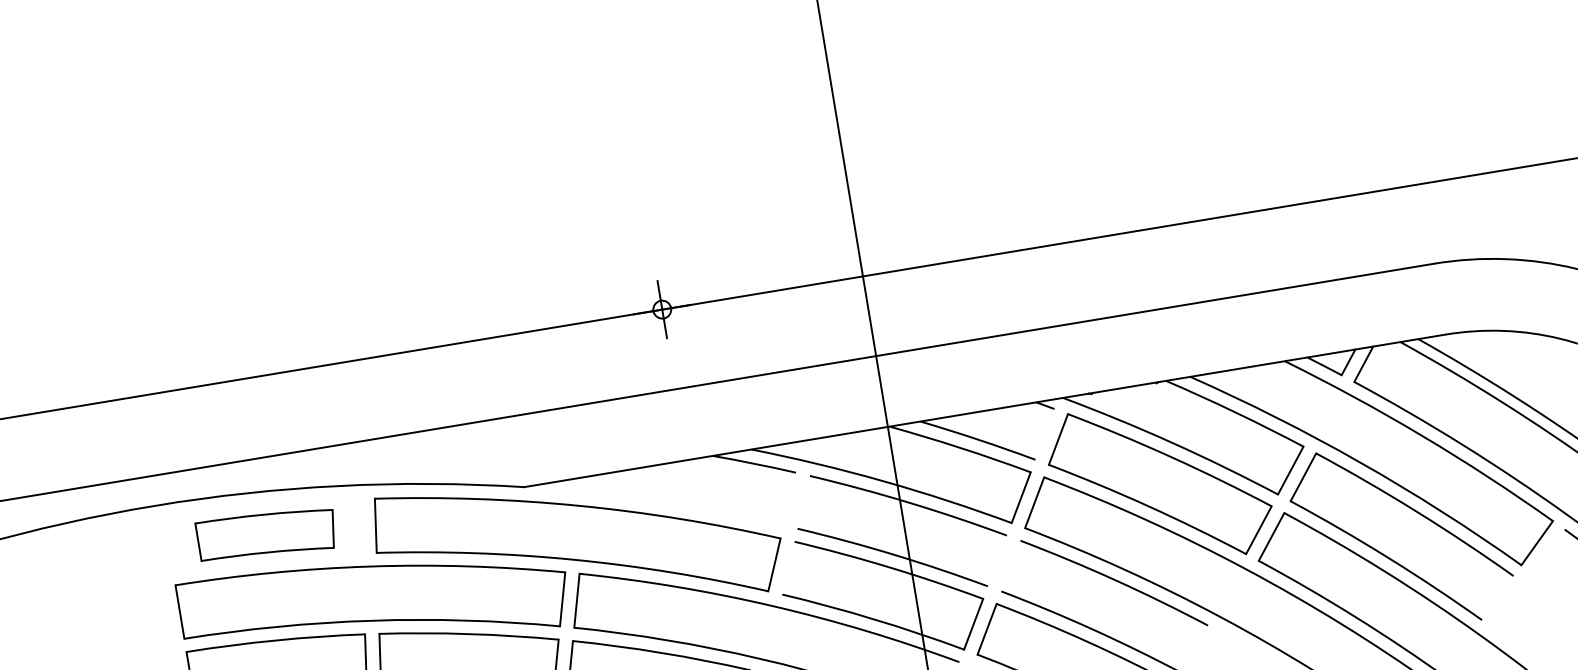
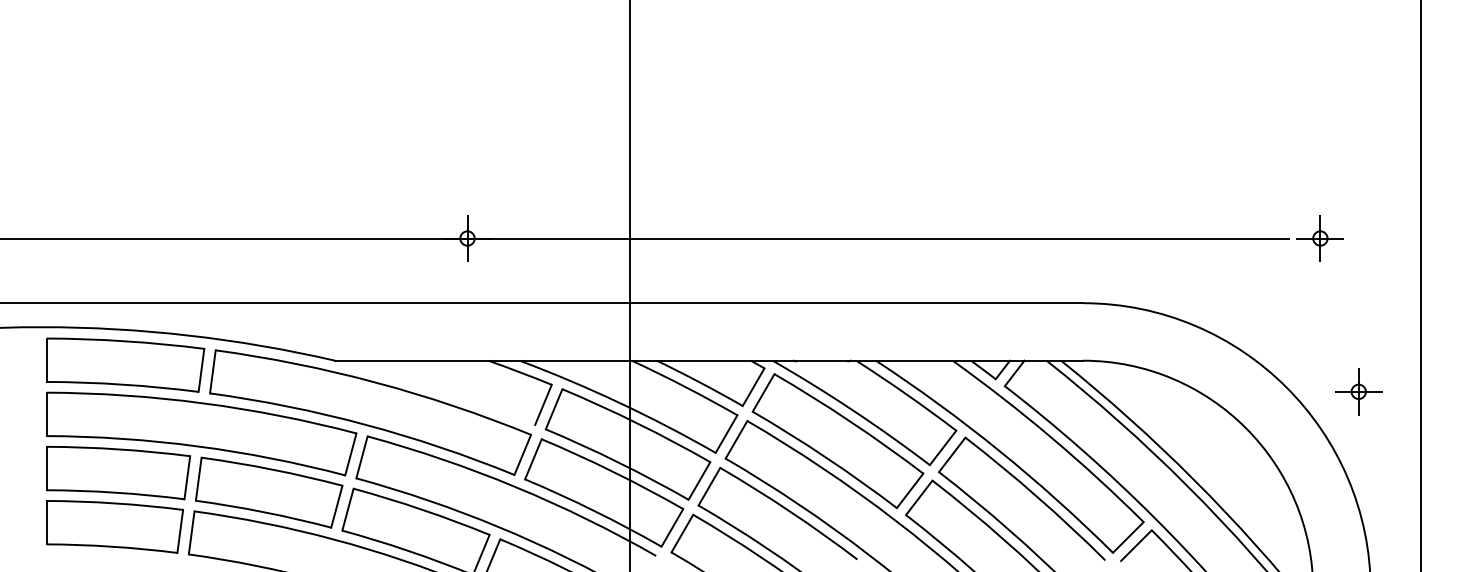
line: (1044, 434) -> (753, 387), added
line: (789, 498) -> (543, 404), added
line: (803, 502) -> (553, 409), added
part: (266, 534) -> (125, 364), size x1.43
line: (1548, 551) -> (1136, 545), added
line: (997, 560) -> (699, 480), added
line: (1010, 565) -> (709, 486), added
line: (788, 568) -> (533, 459), added

